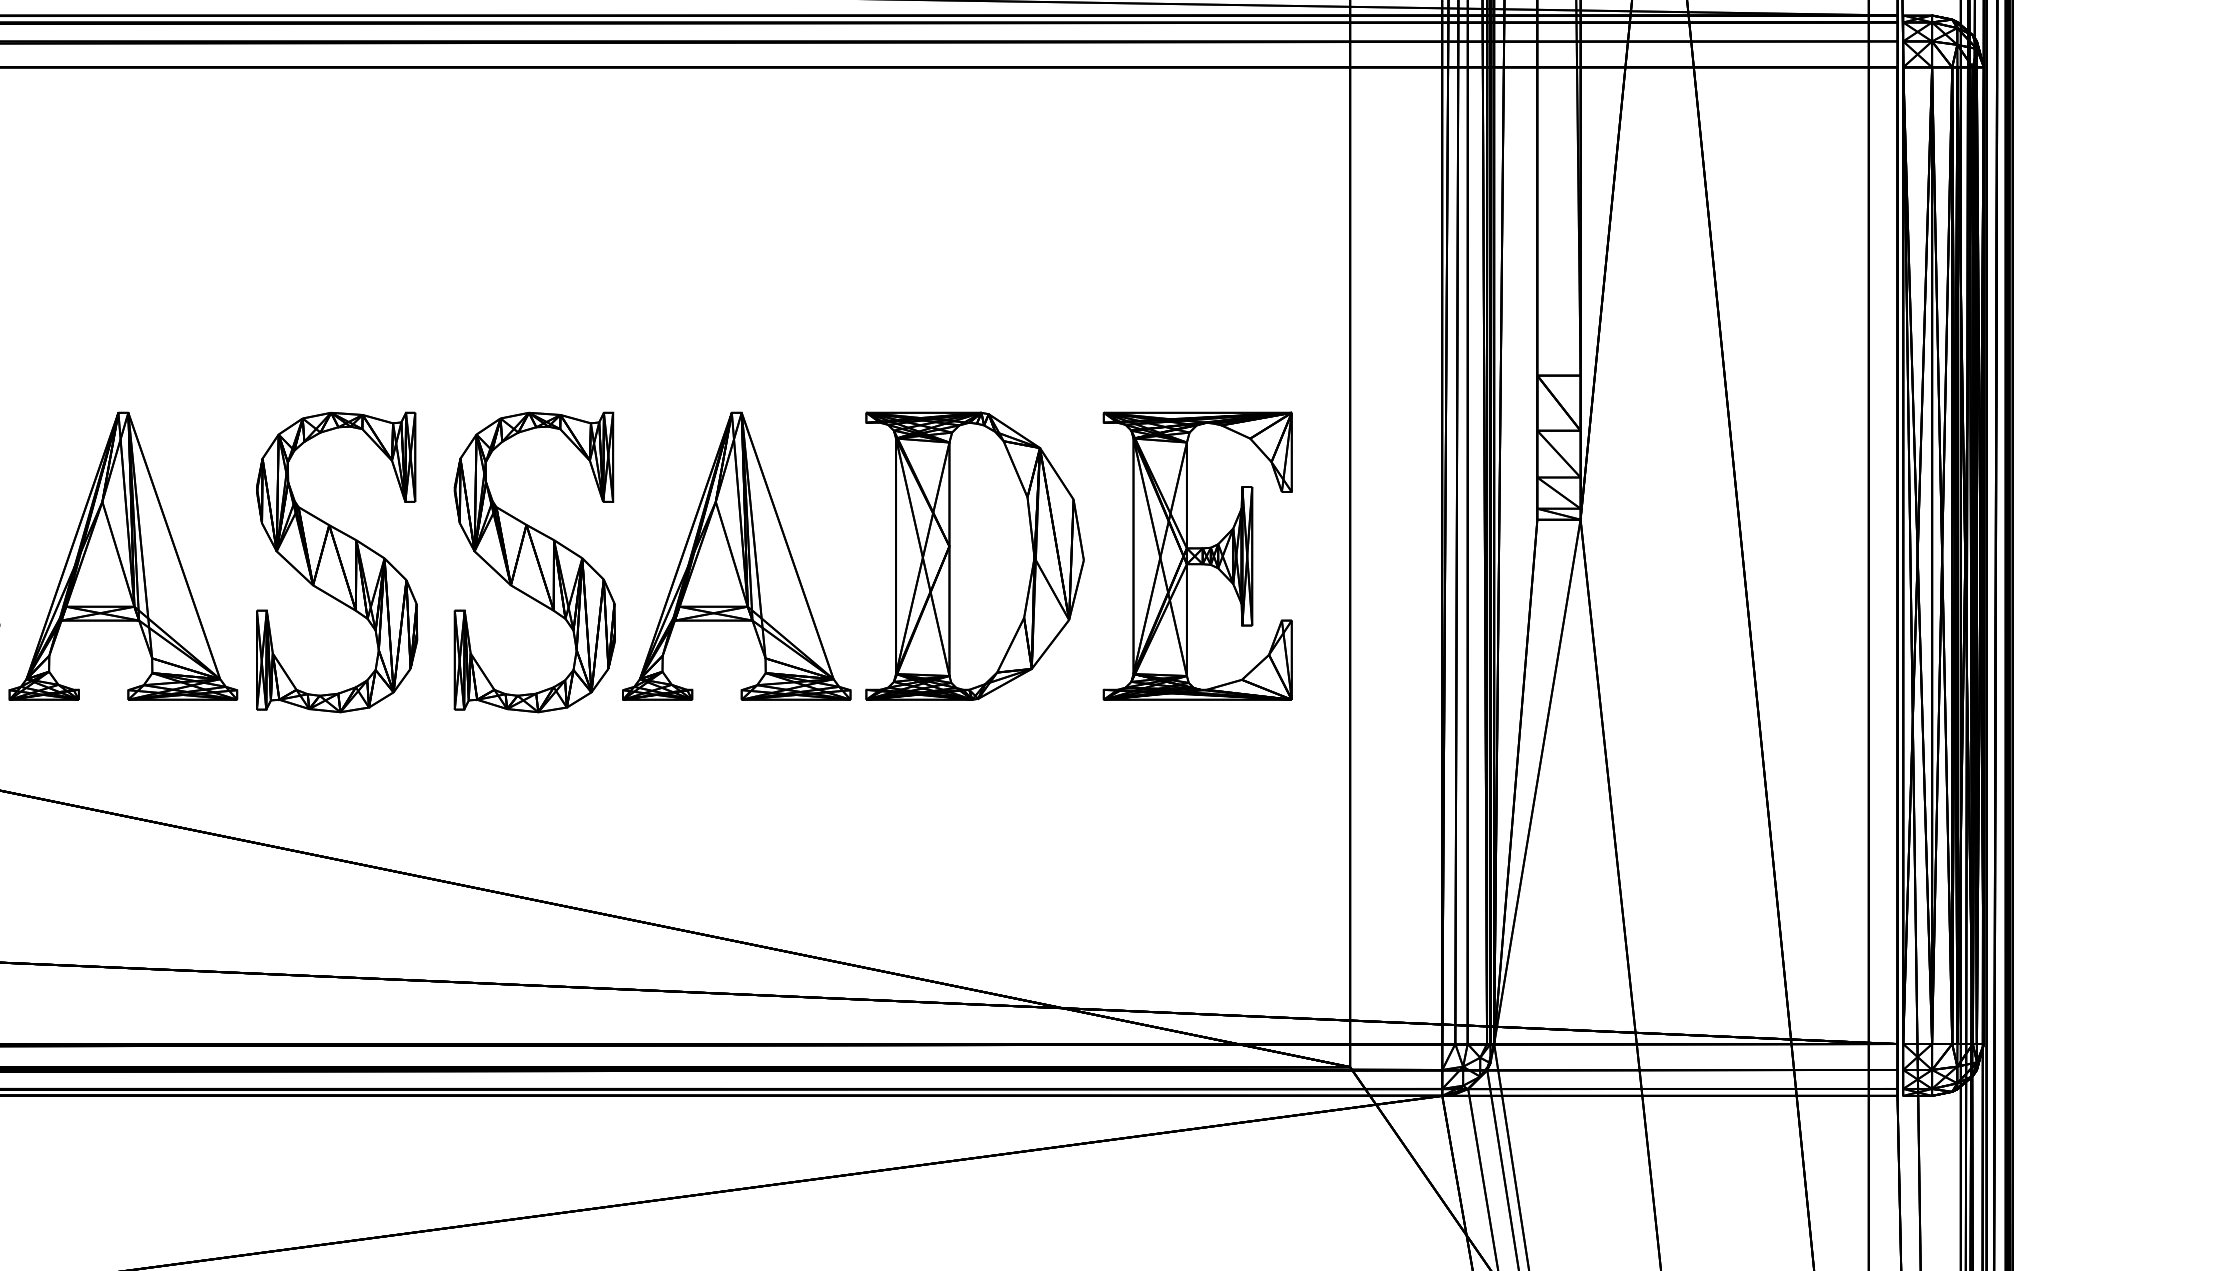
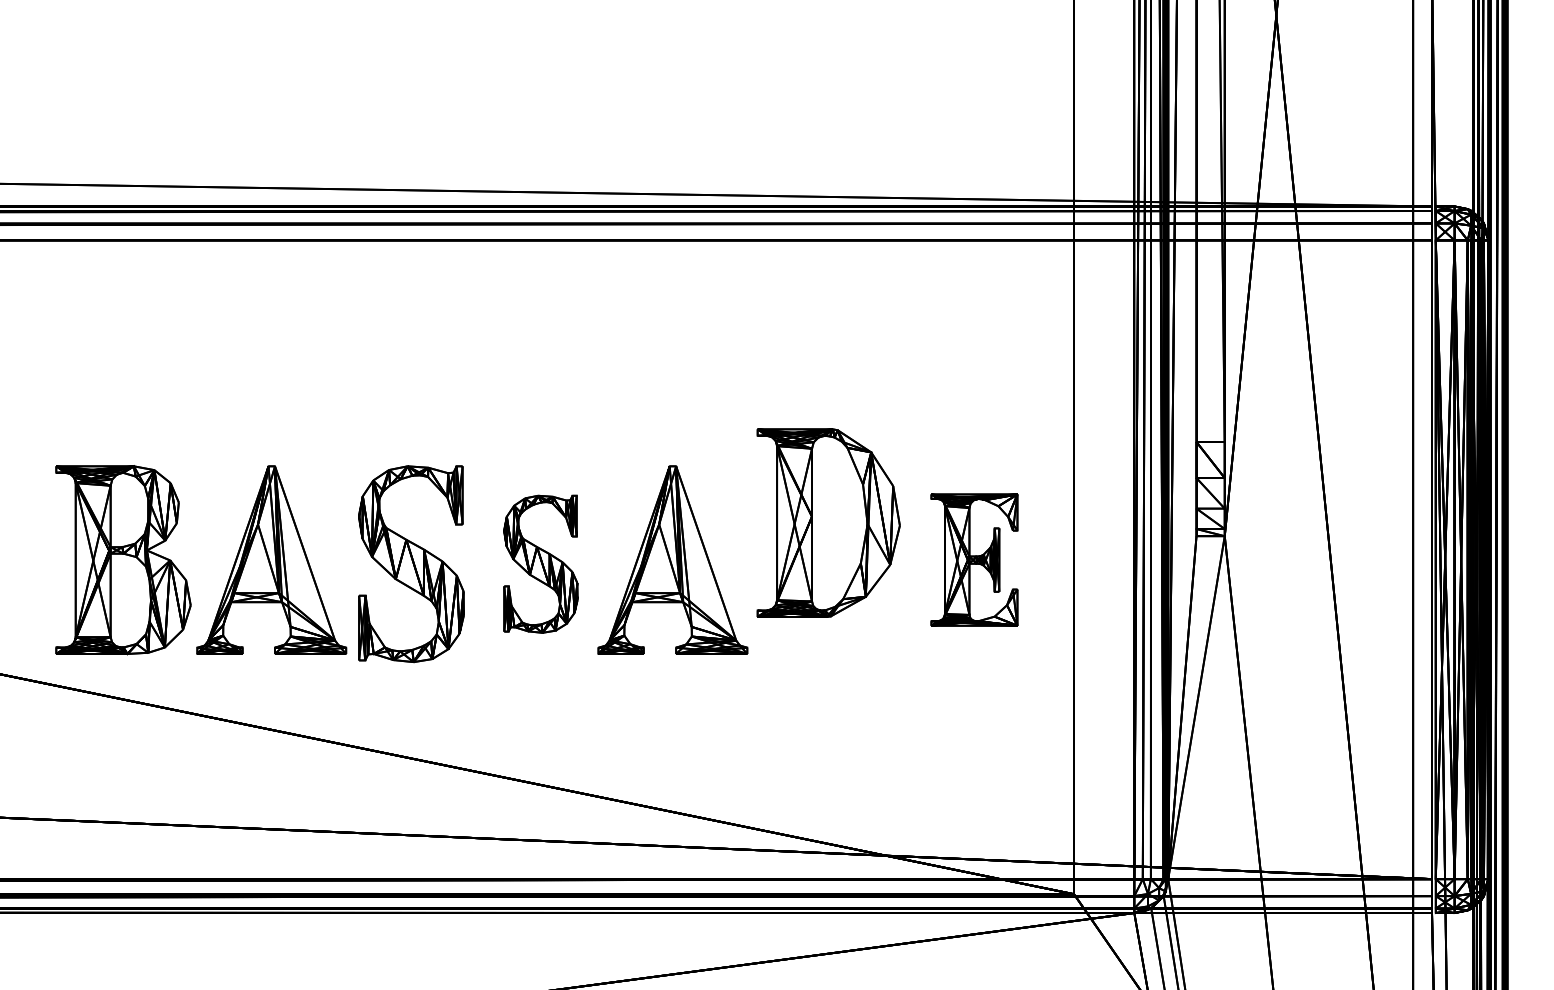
part: (974, 555) -> (828, 522), moved
part: (1197, 555) -> (974, 559), size x0.7
part: (534, 562) -> (540, 564), size x0.7

